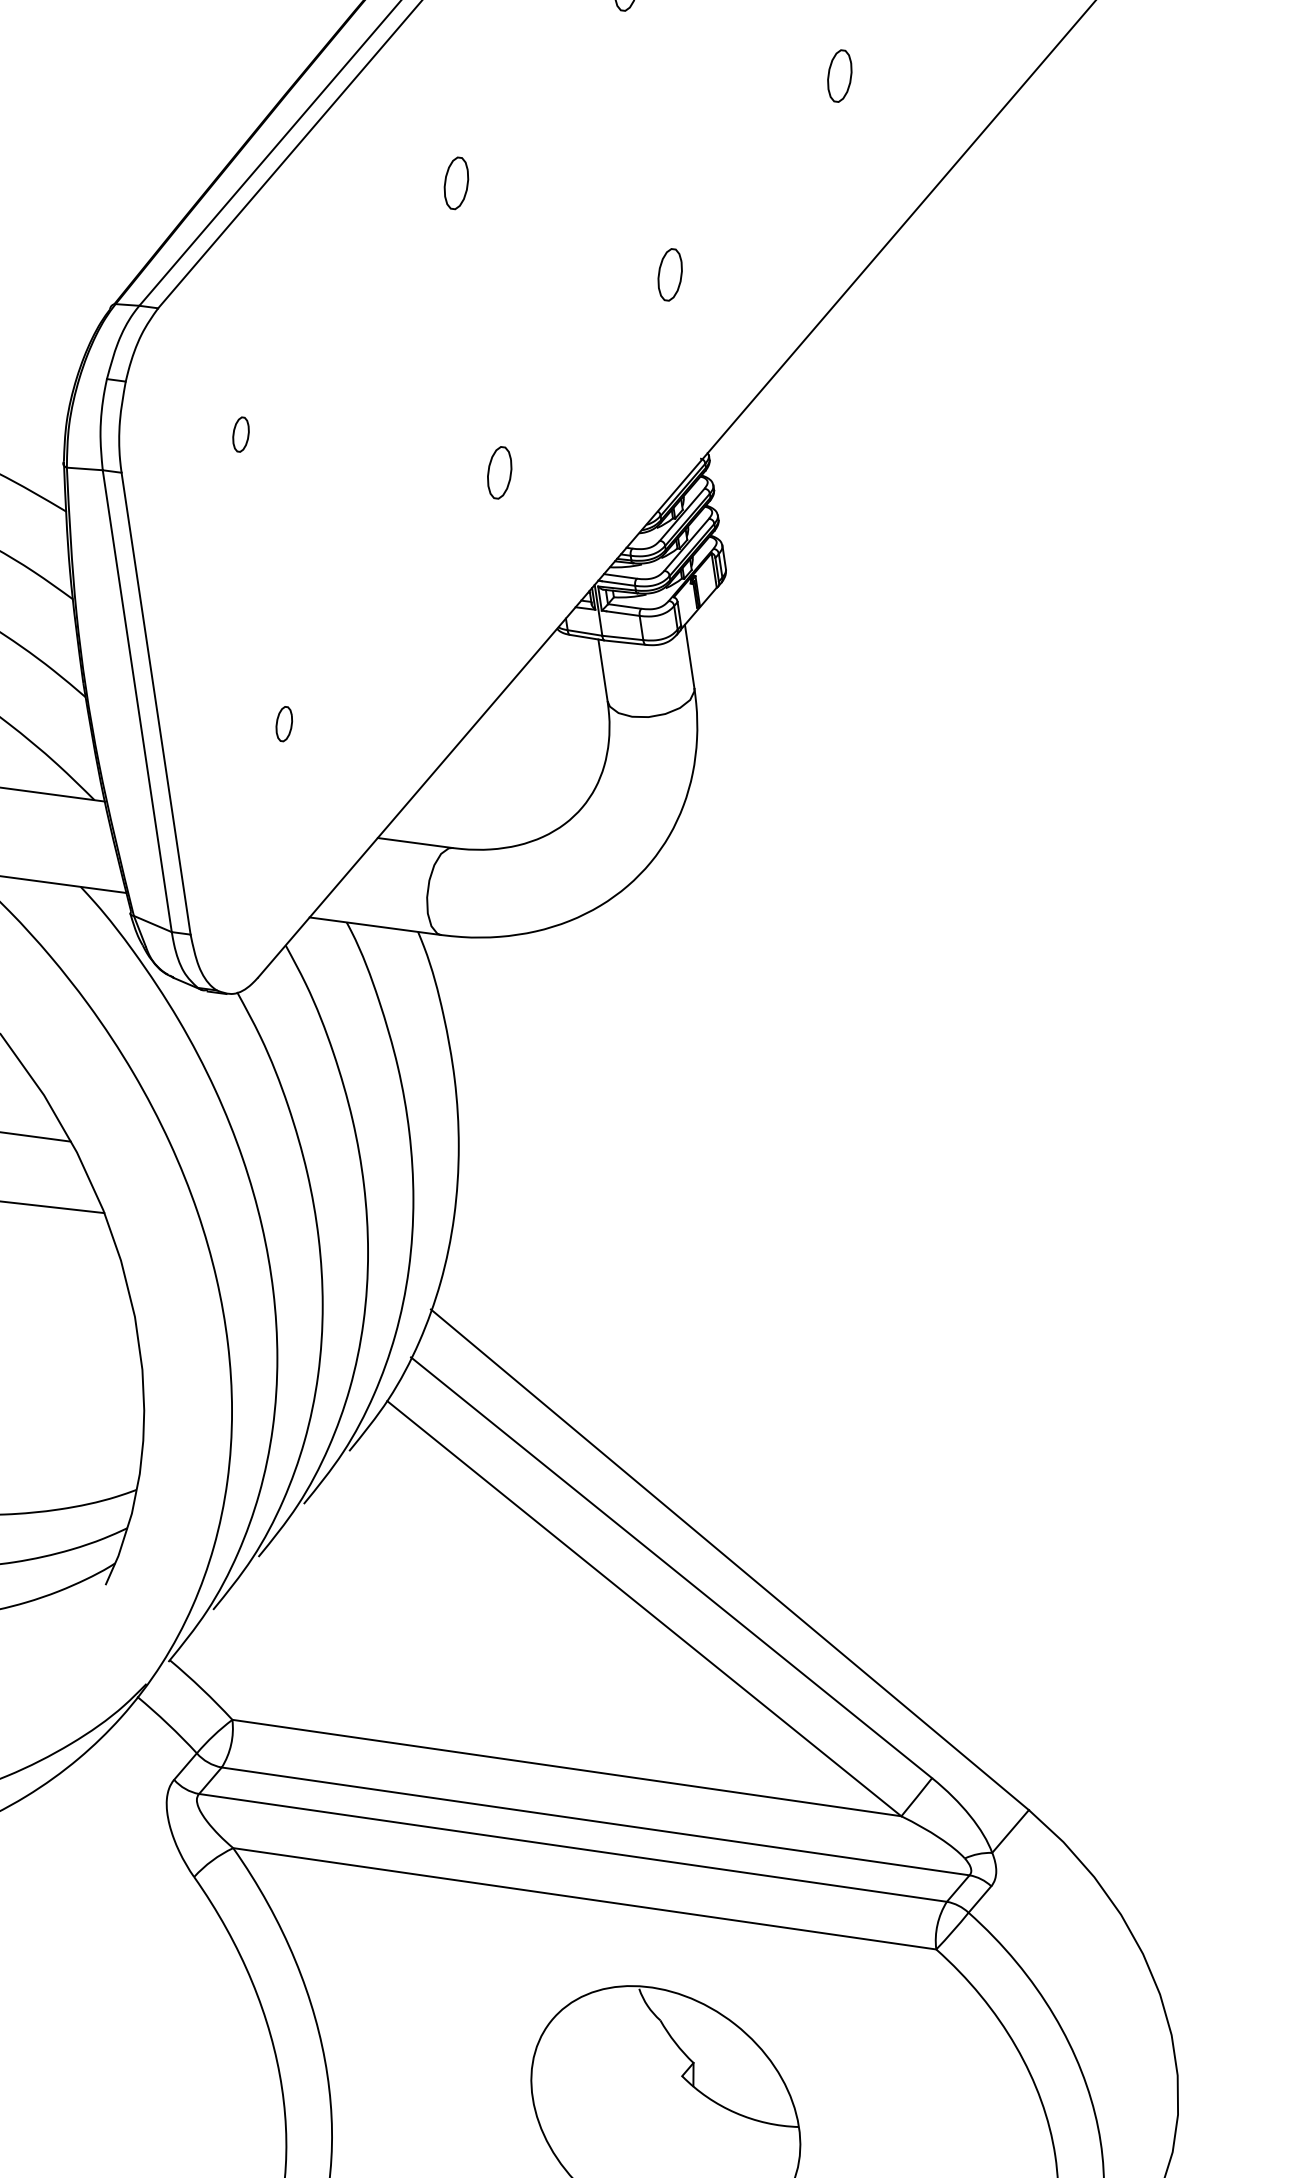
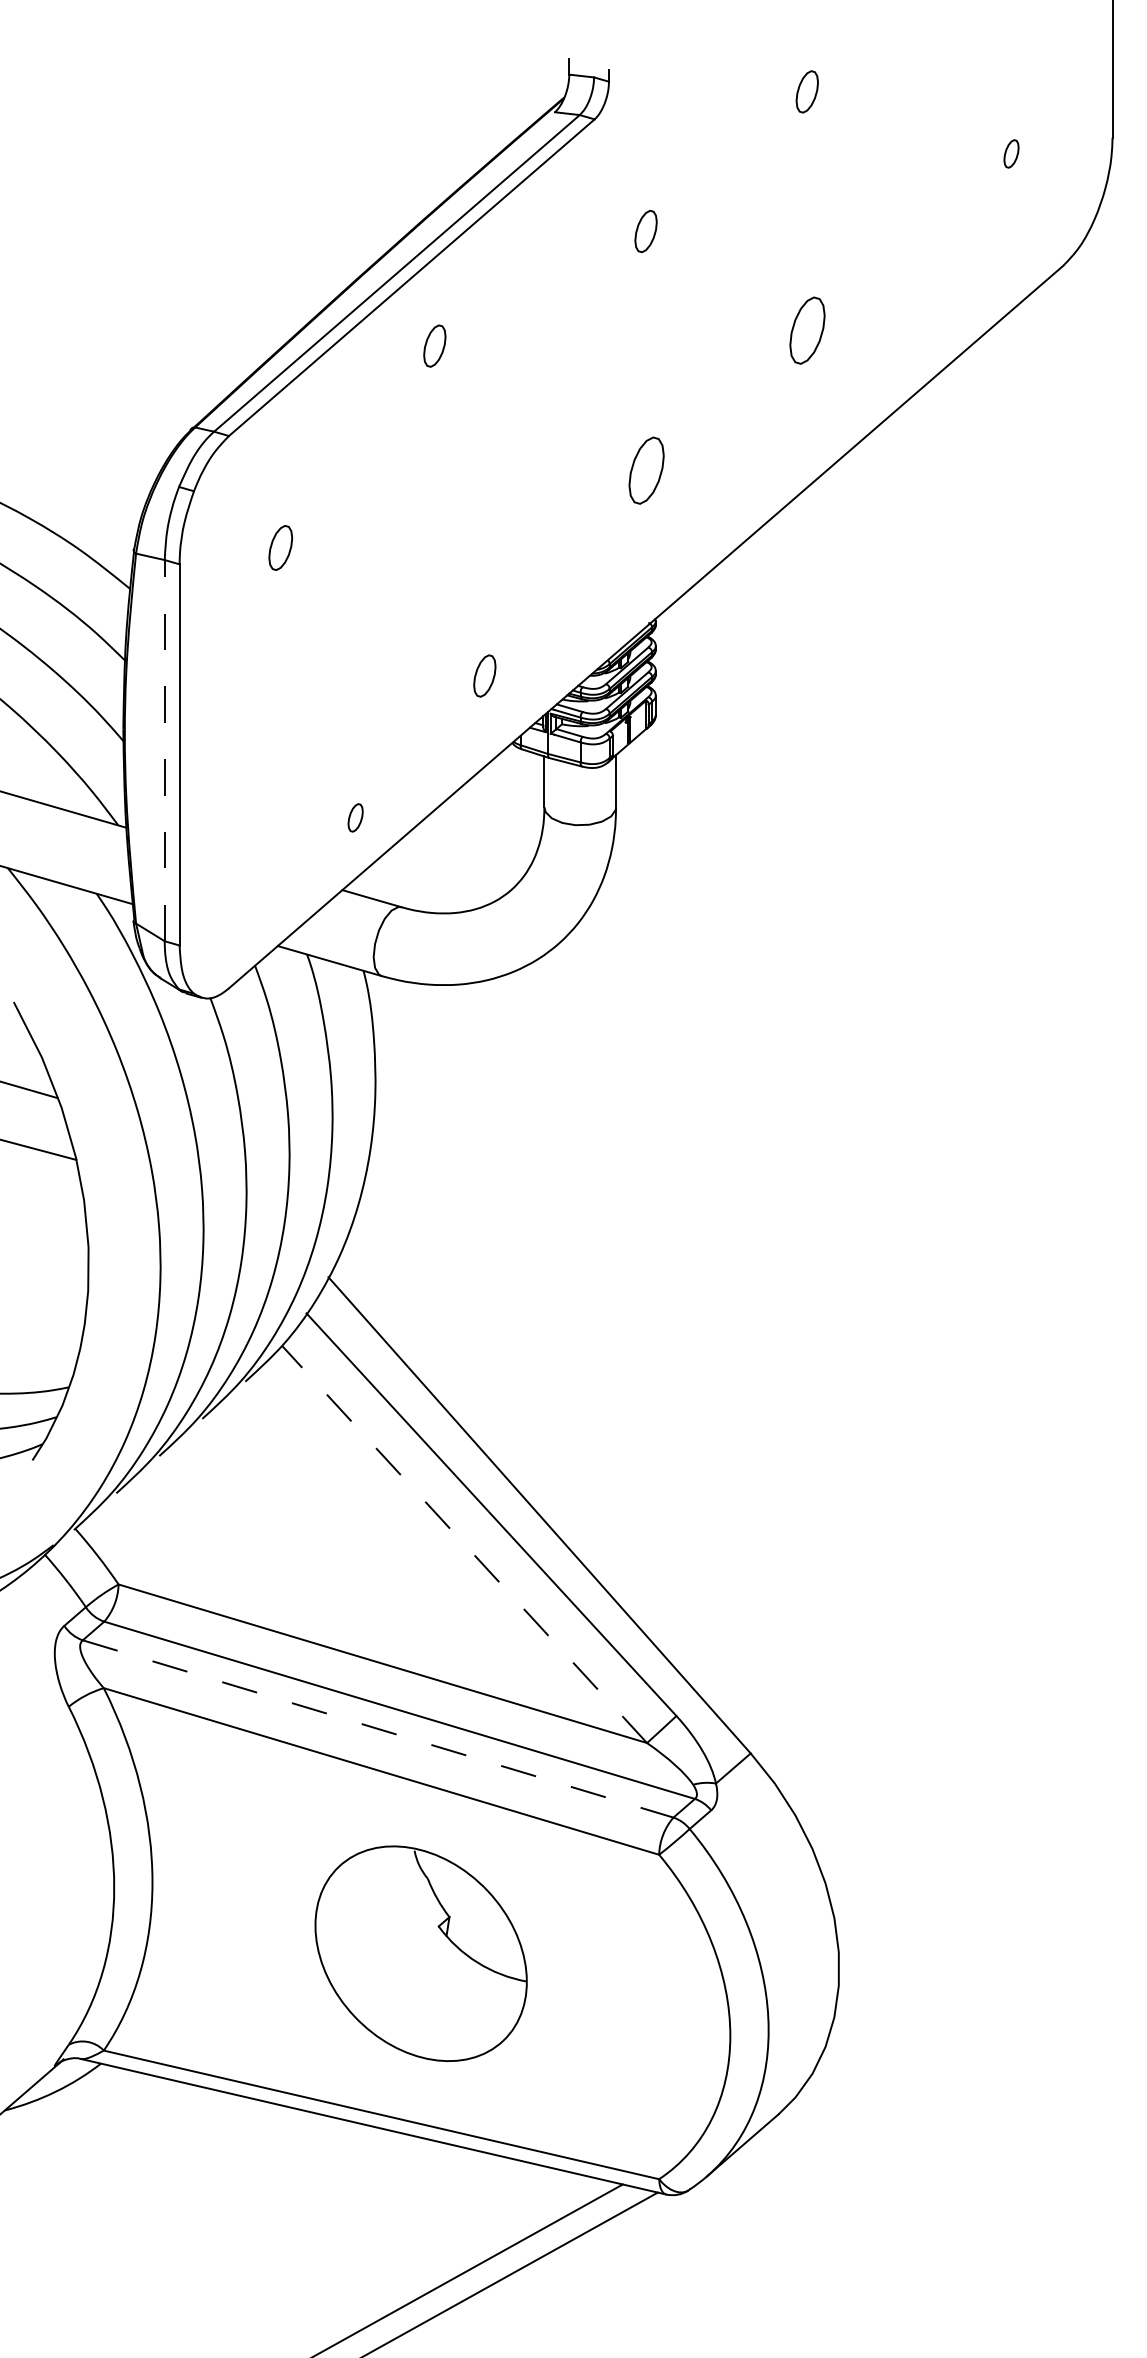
part: (838, 75) -> (806, 330), size x1.6
part: (455, 182) -> (434, 345), moved
part: (669, 274) -> (645, 470), size x1.6
part: (240, 434) -> (280, 547), size x1.6
part: (499, 472) -> (484, 675), moved
line: (136, 701) -> (164, 750), solid -> dashed
part: (284, 723) -> (355, 817), moved
line: (644, 1608) -> (464, 1544), solid -> dashed
line: (573, 1848) -> (378, 1729), solid -> dashed

